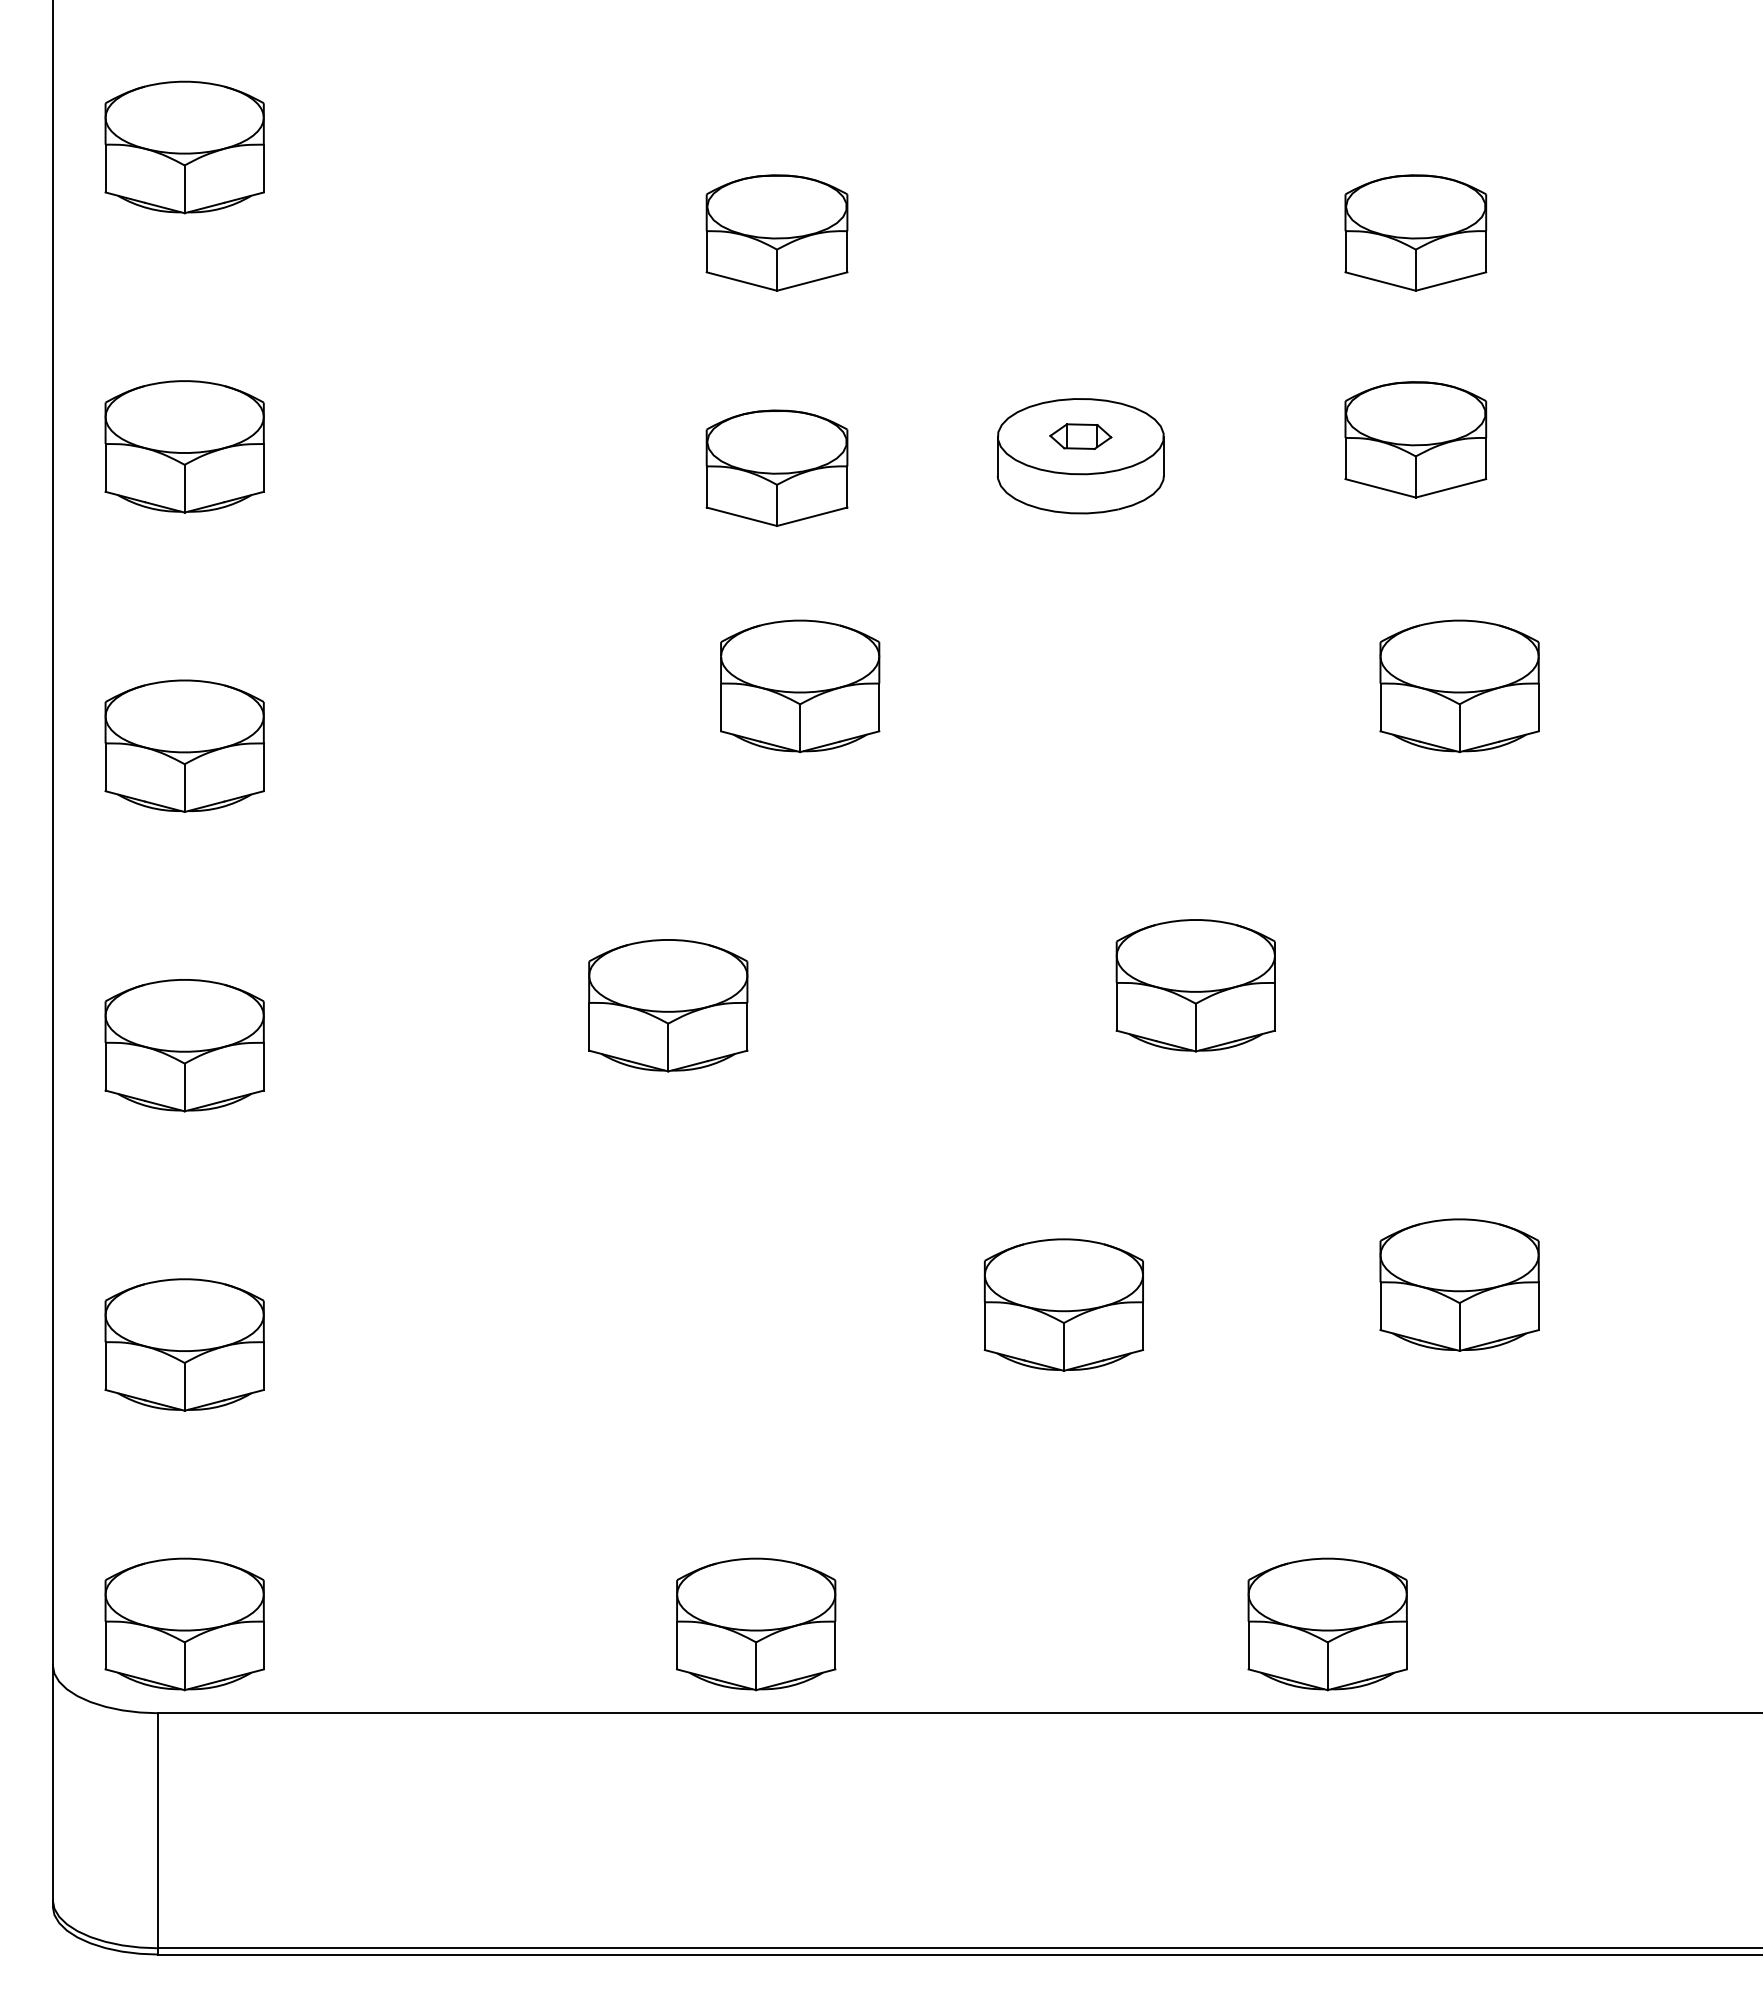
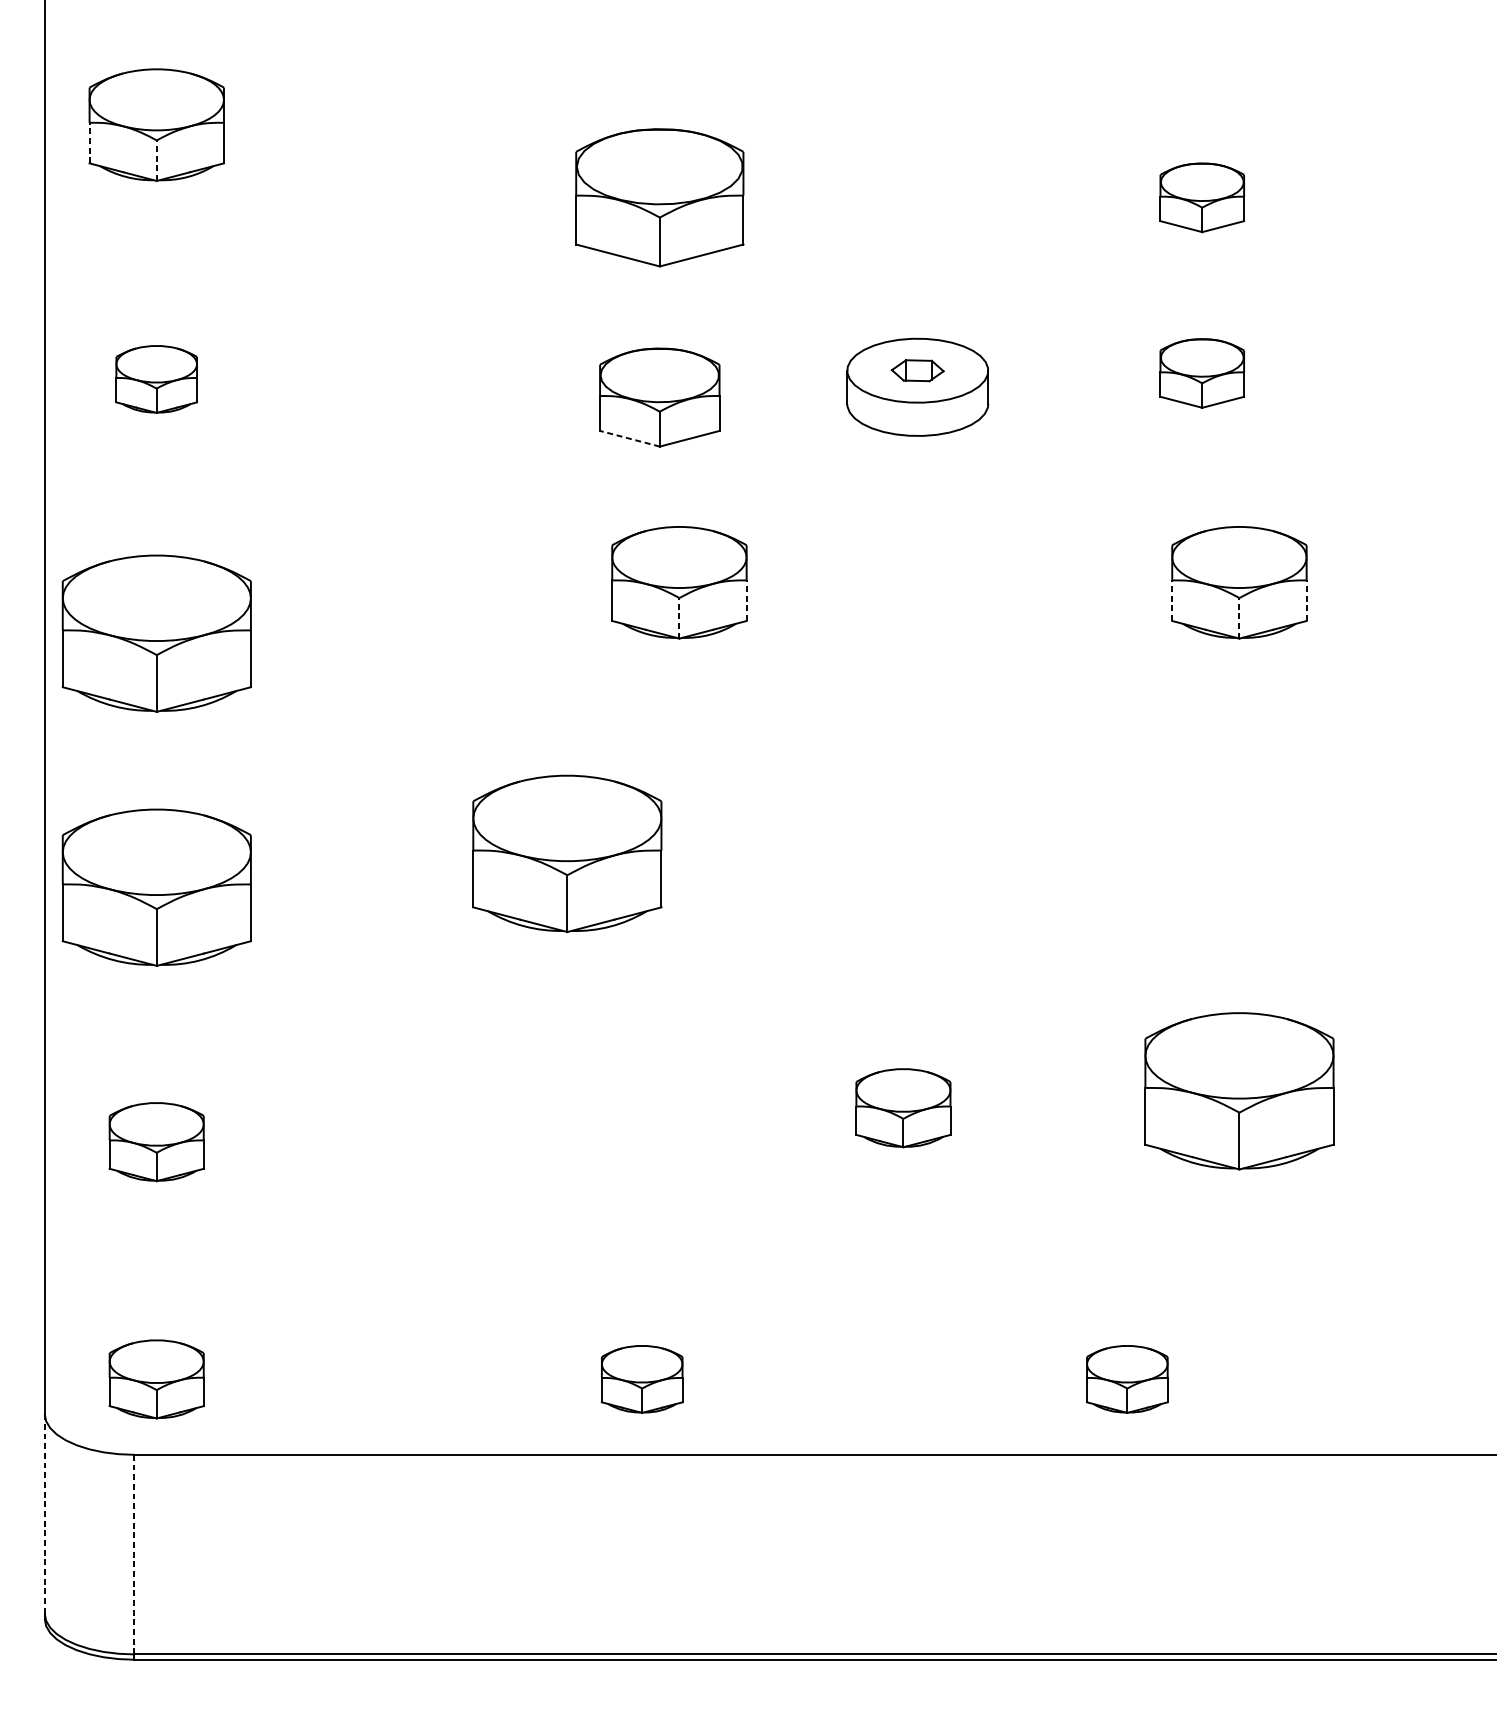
line: (105, 168) -> (89, 143), solid -> dashed
line: (184, 189) -> (156, 160), solid -> dashed
part: (776, 232) -> (659, 197), size x1.4
part: (1415, 232) -> (1201, 197), size x0.7
part: (1415, 439) -> (1201, 373), size x0.7
part: (184, 446) -> (156, 379), size x0.6
line: (741, 516) -> (629, 438), solid -> dashed
line: (879, 707) -> (746, 600), solid -> dashed
line: (1380, 707) -> (1172, 600), solid -> dashed
line: (1538, 707) -> (1306, 600), solid -> dashed
line: (800, 728) -> (679, 618), solid -> dashed
line: (1459, 728) -> (1239, 618), solid -> dashed
part: (184, 745) -> (156, 633), size x1.4
part: (1195, 985) -> (1015, 836), removed
part: (668, 1005) -> (567, 853), size x1.4
part: (184, 1045) -> (156, 887), size x1.4
part: (1459, 1284) -> (1239, 1090), size x1.4
part: (1063, 1304) -> (903, 1107), size x0.7
part: (184, 1344) -> (156, 1141), size x0.7
part: (184, 1624) -> (156, 1379), size x0.7
part: (756, 1624) -> (642, 1379), size x0.6
part: (1327, 1624) -> (1127, 1379), size x0.6
line: (52, 1782) -> (44, 1513), solid -> dashed
line: (158, 1830) -> (134, 1554), solid -> dashed

